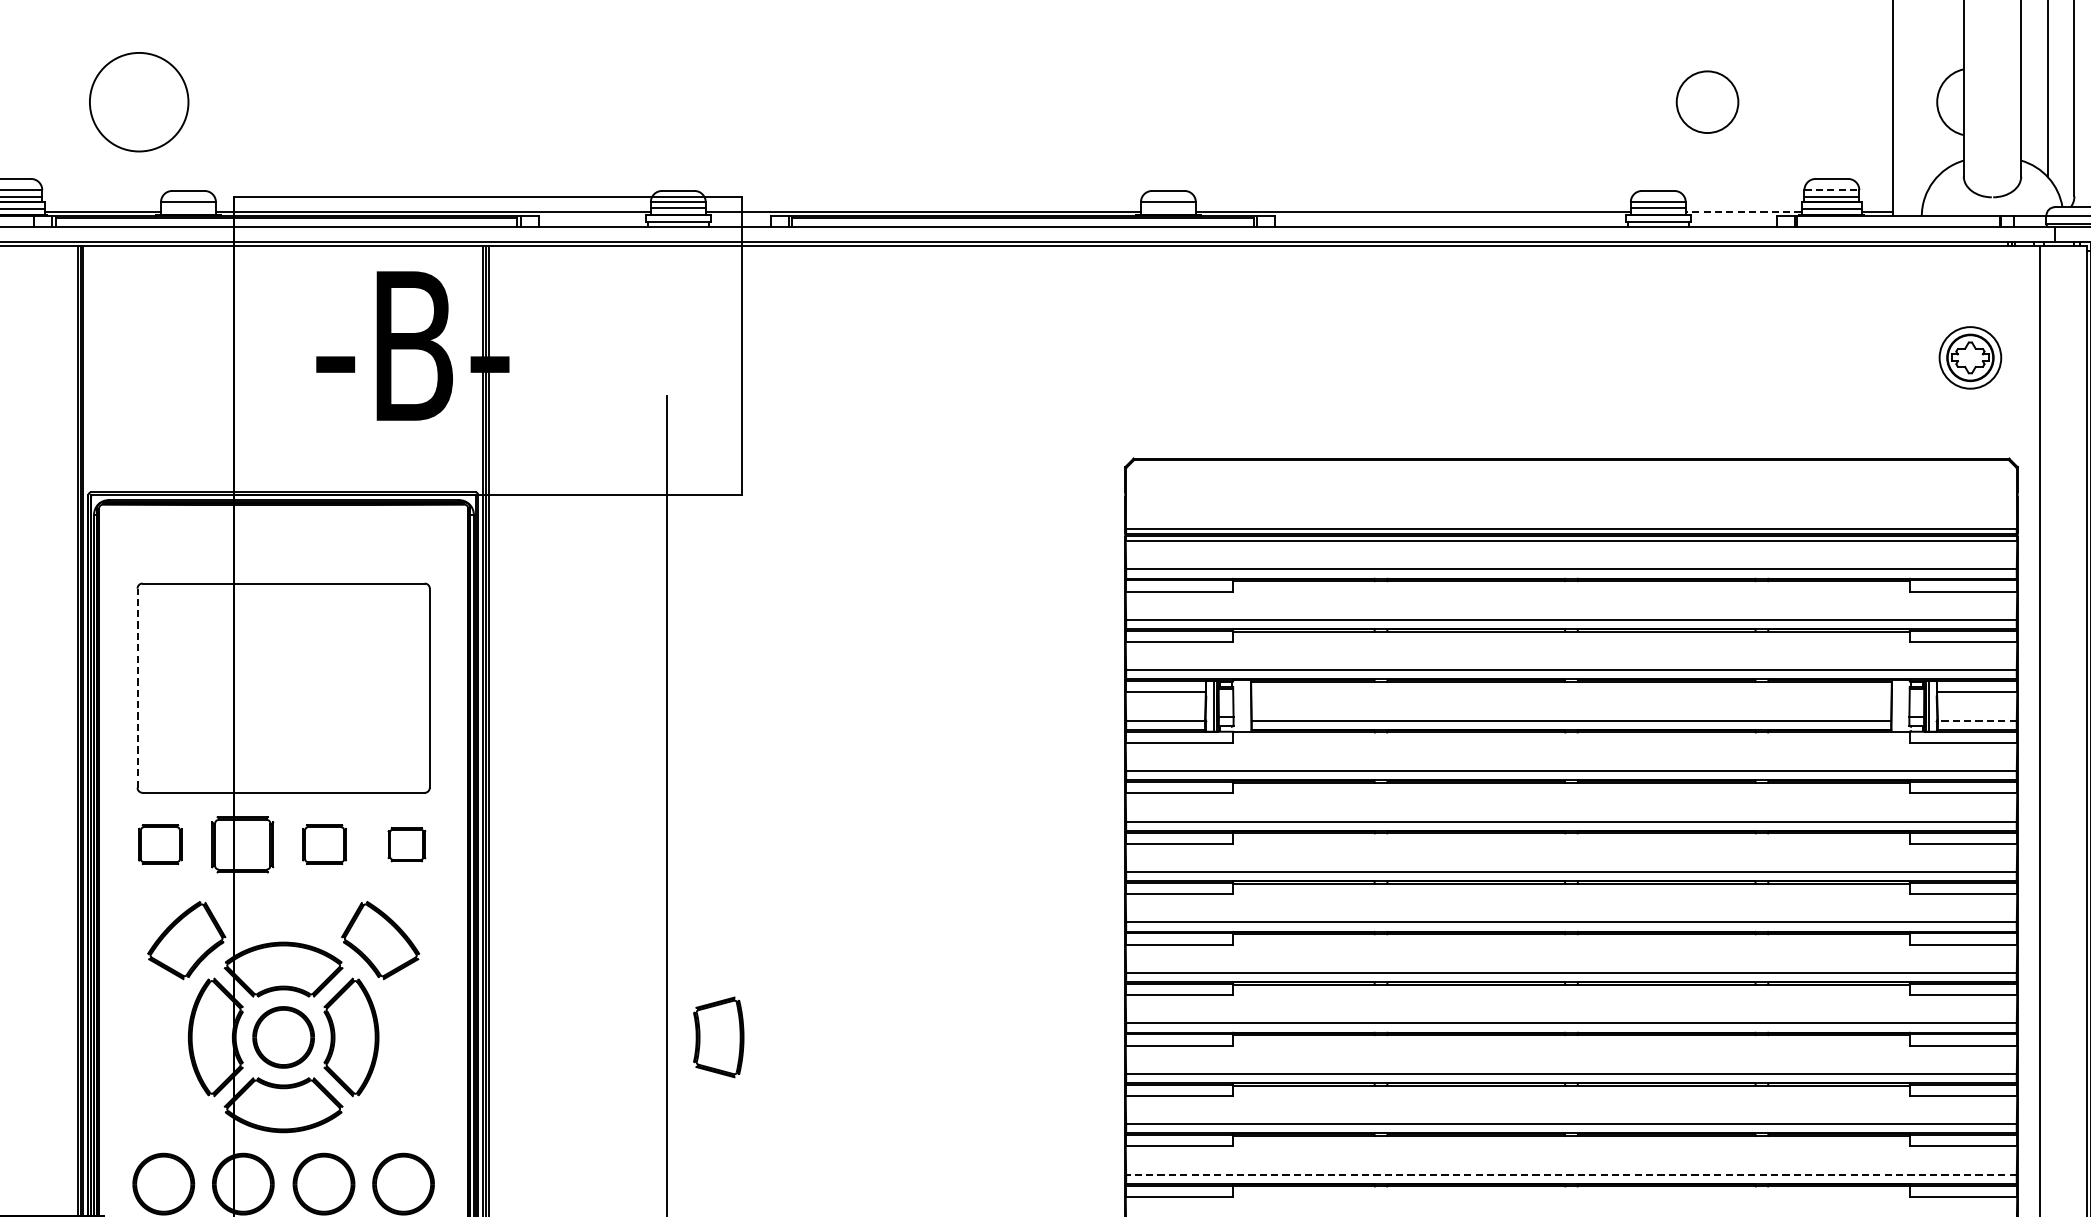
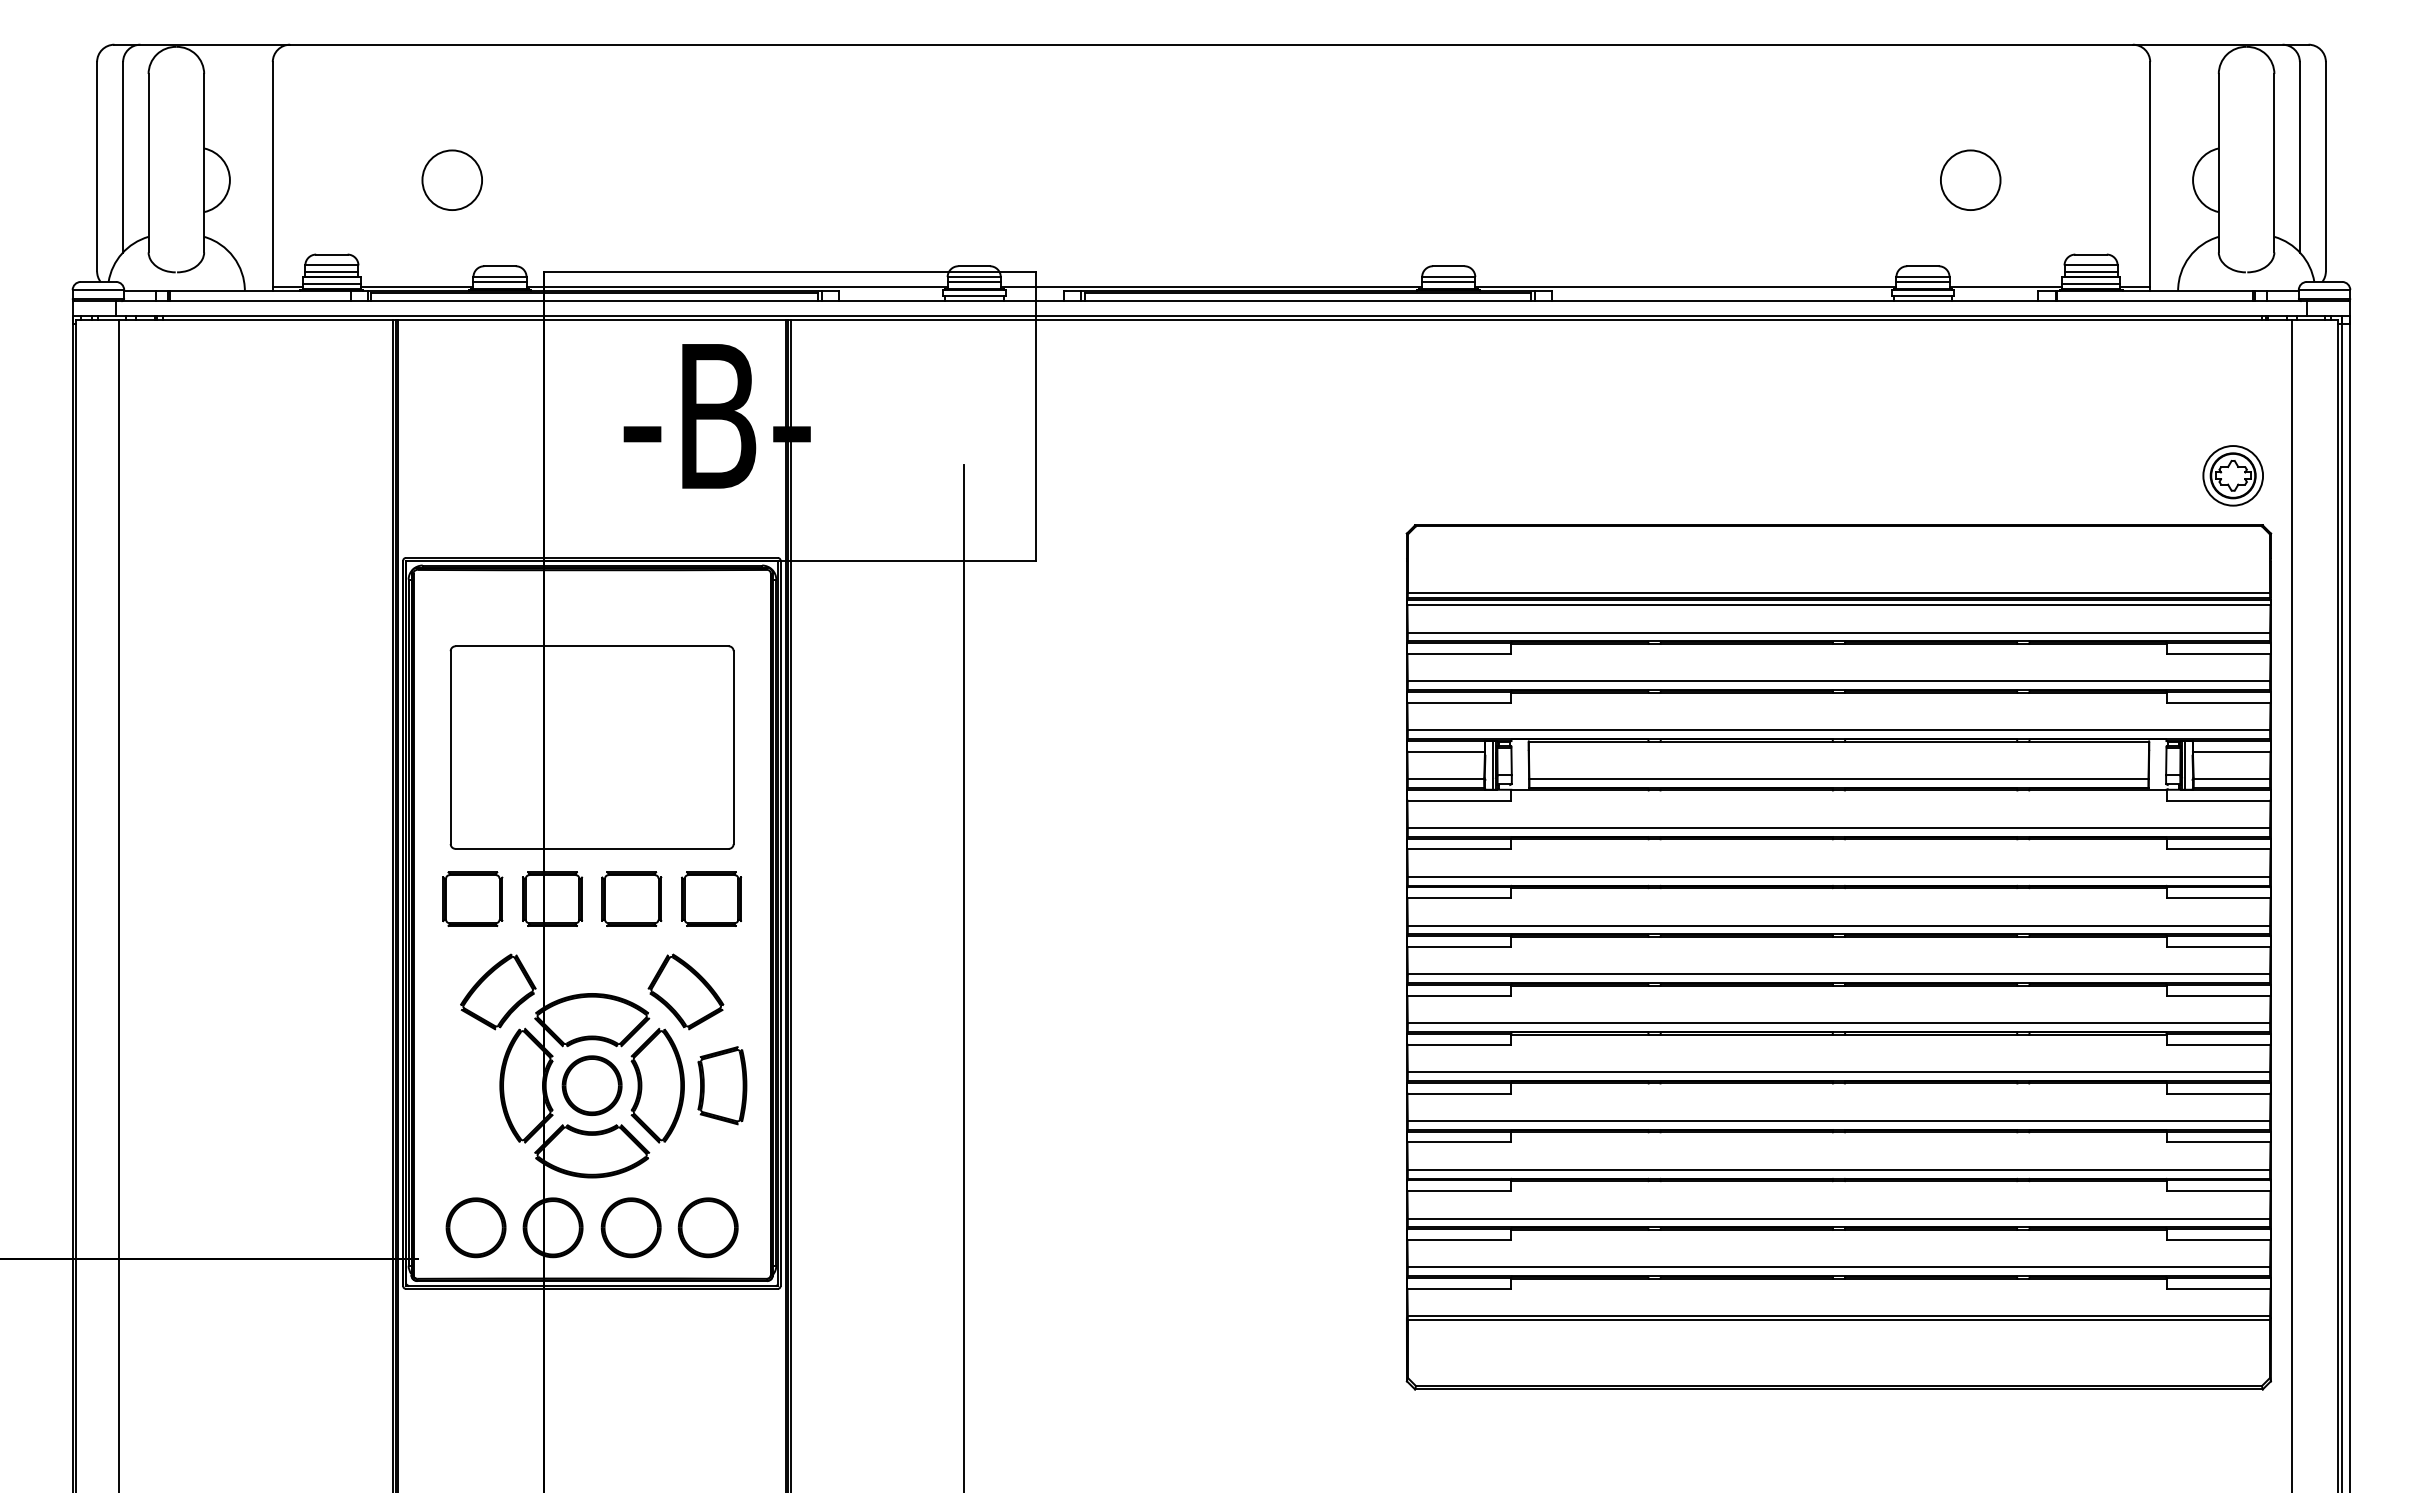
circle: (139, 102) -> (452, 180), size x0.62
line: (1832, 190) -> (2091, 265), dashed -> solid
line: (187, 207) -> (499, 282), added
line: (1168, 207) -> (1448, 282), added
line: (1743, 211) -> (2005, 286), dashed -> solid
part: (1969, 357) -> (2232, 475), moved
line: (137, 688) -> (450, 747), dashed -> solid
line: (1976, 721) -> (2231, 779), dashed -> solid
part: (160, 844) -> (472, 898), size x1.43
part: (324, 844) -> (631, 898), size x1.43
part: (406, 844) -> (711, 898), size x1.67
part: (718, 1037) -> (722, 1085), moved
line: (1570, 1174) -> (1838, 1218), dashed -> solid

